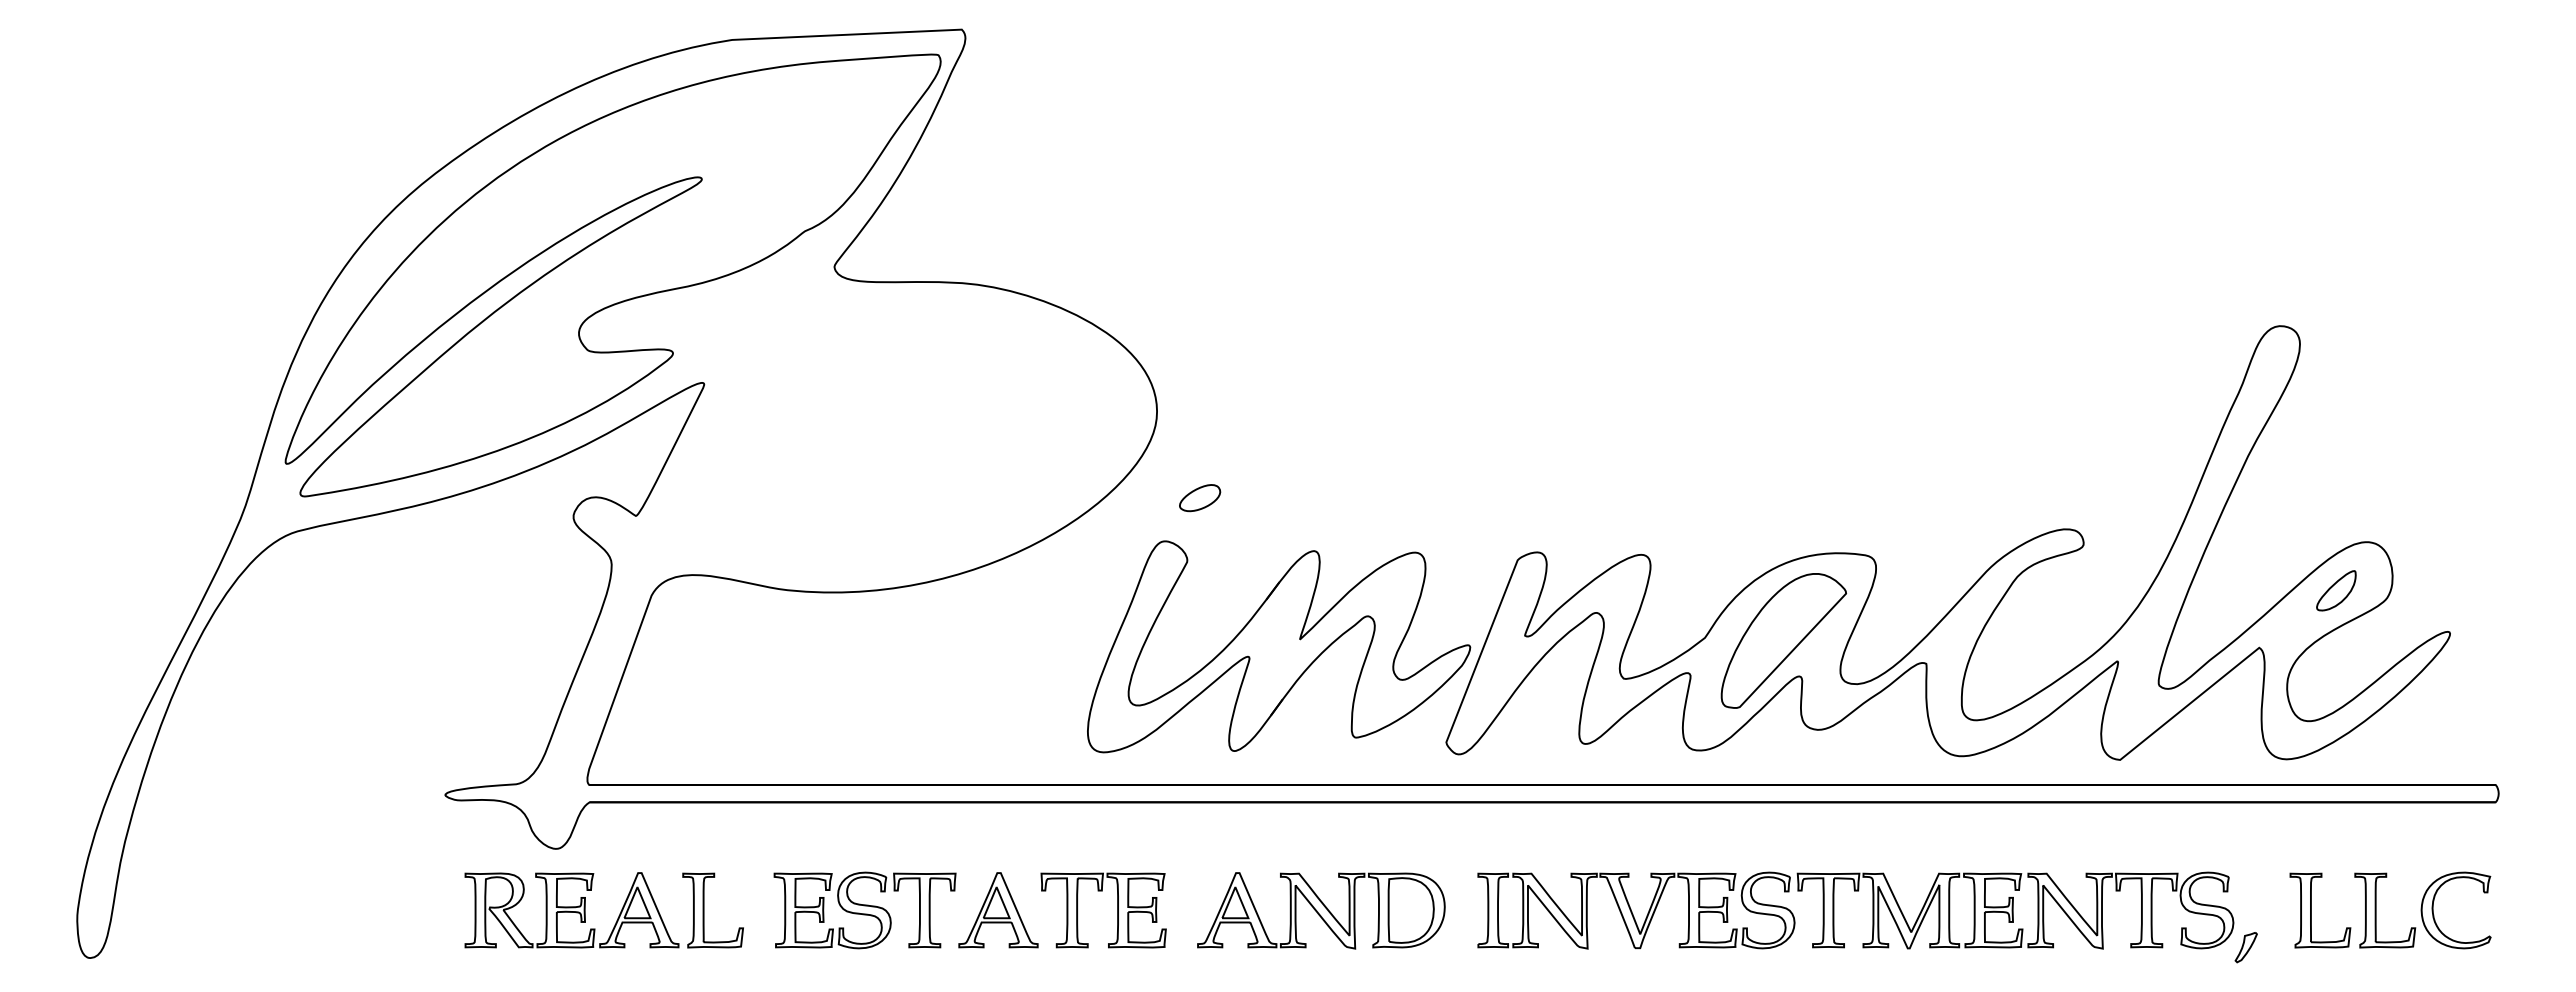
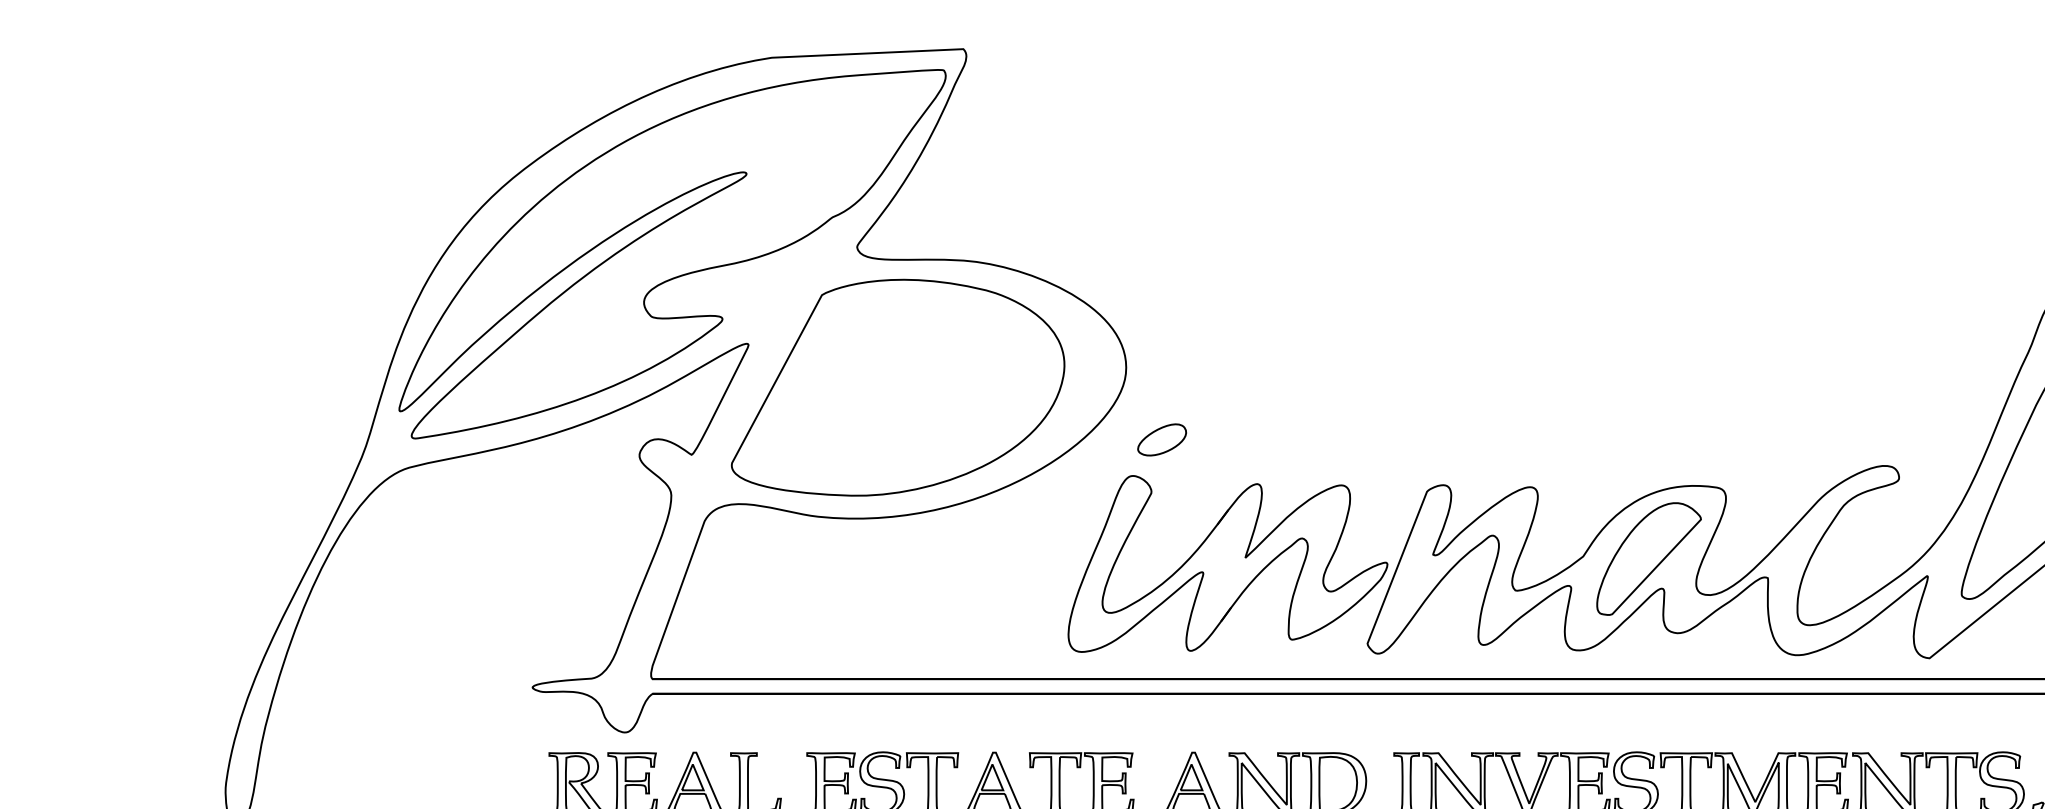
part: (883, 435) -> (898, 387), added
part: (1199, 497) -> (1161, 439), size x1.43

